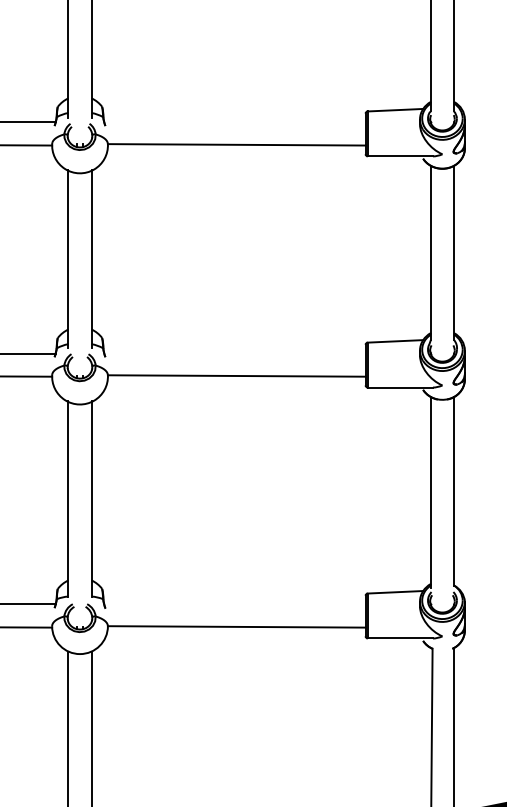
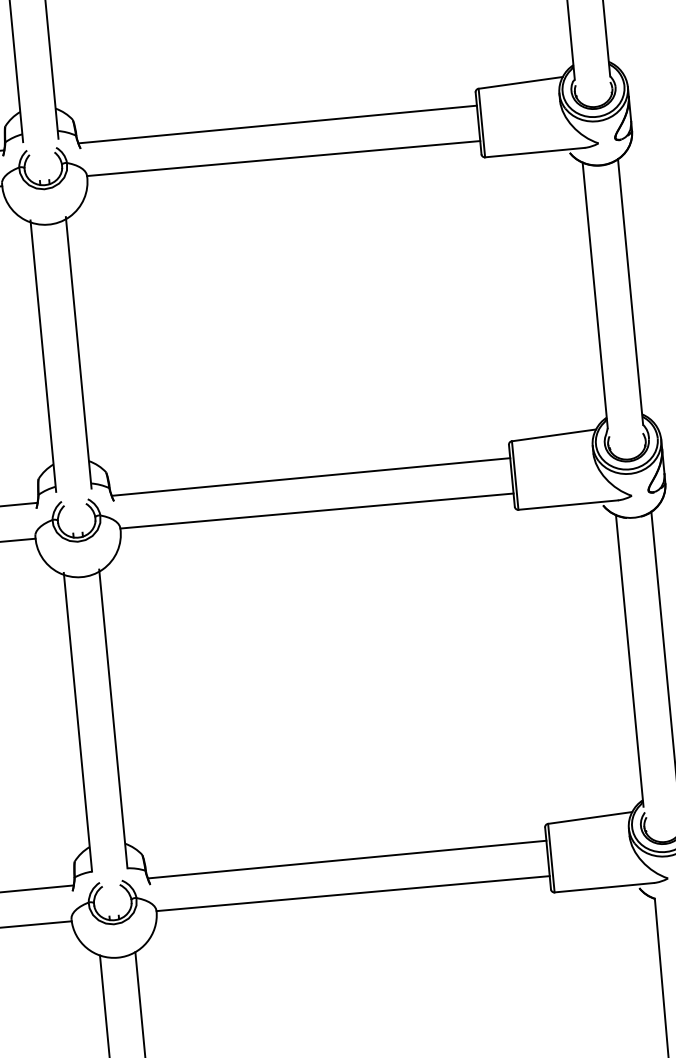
line: (234, 122) -> (276, 124), added
line: (234, 353) -> (310, 477), added
line: (234, 604) -> (346, 859), added

